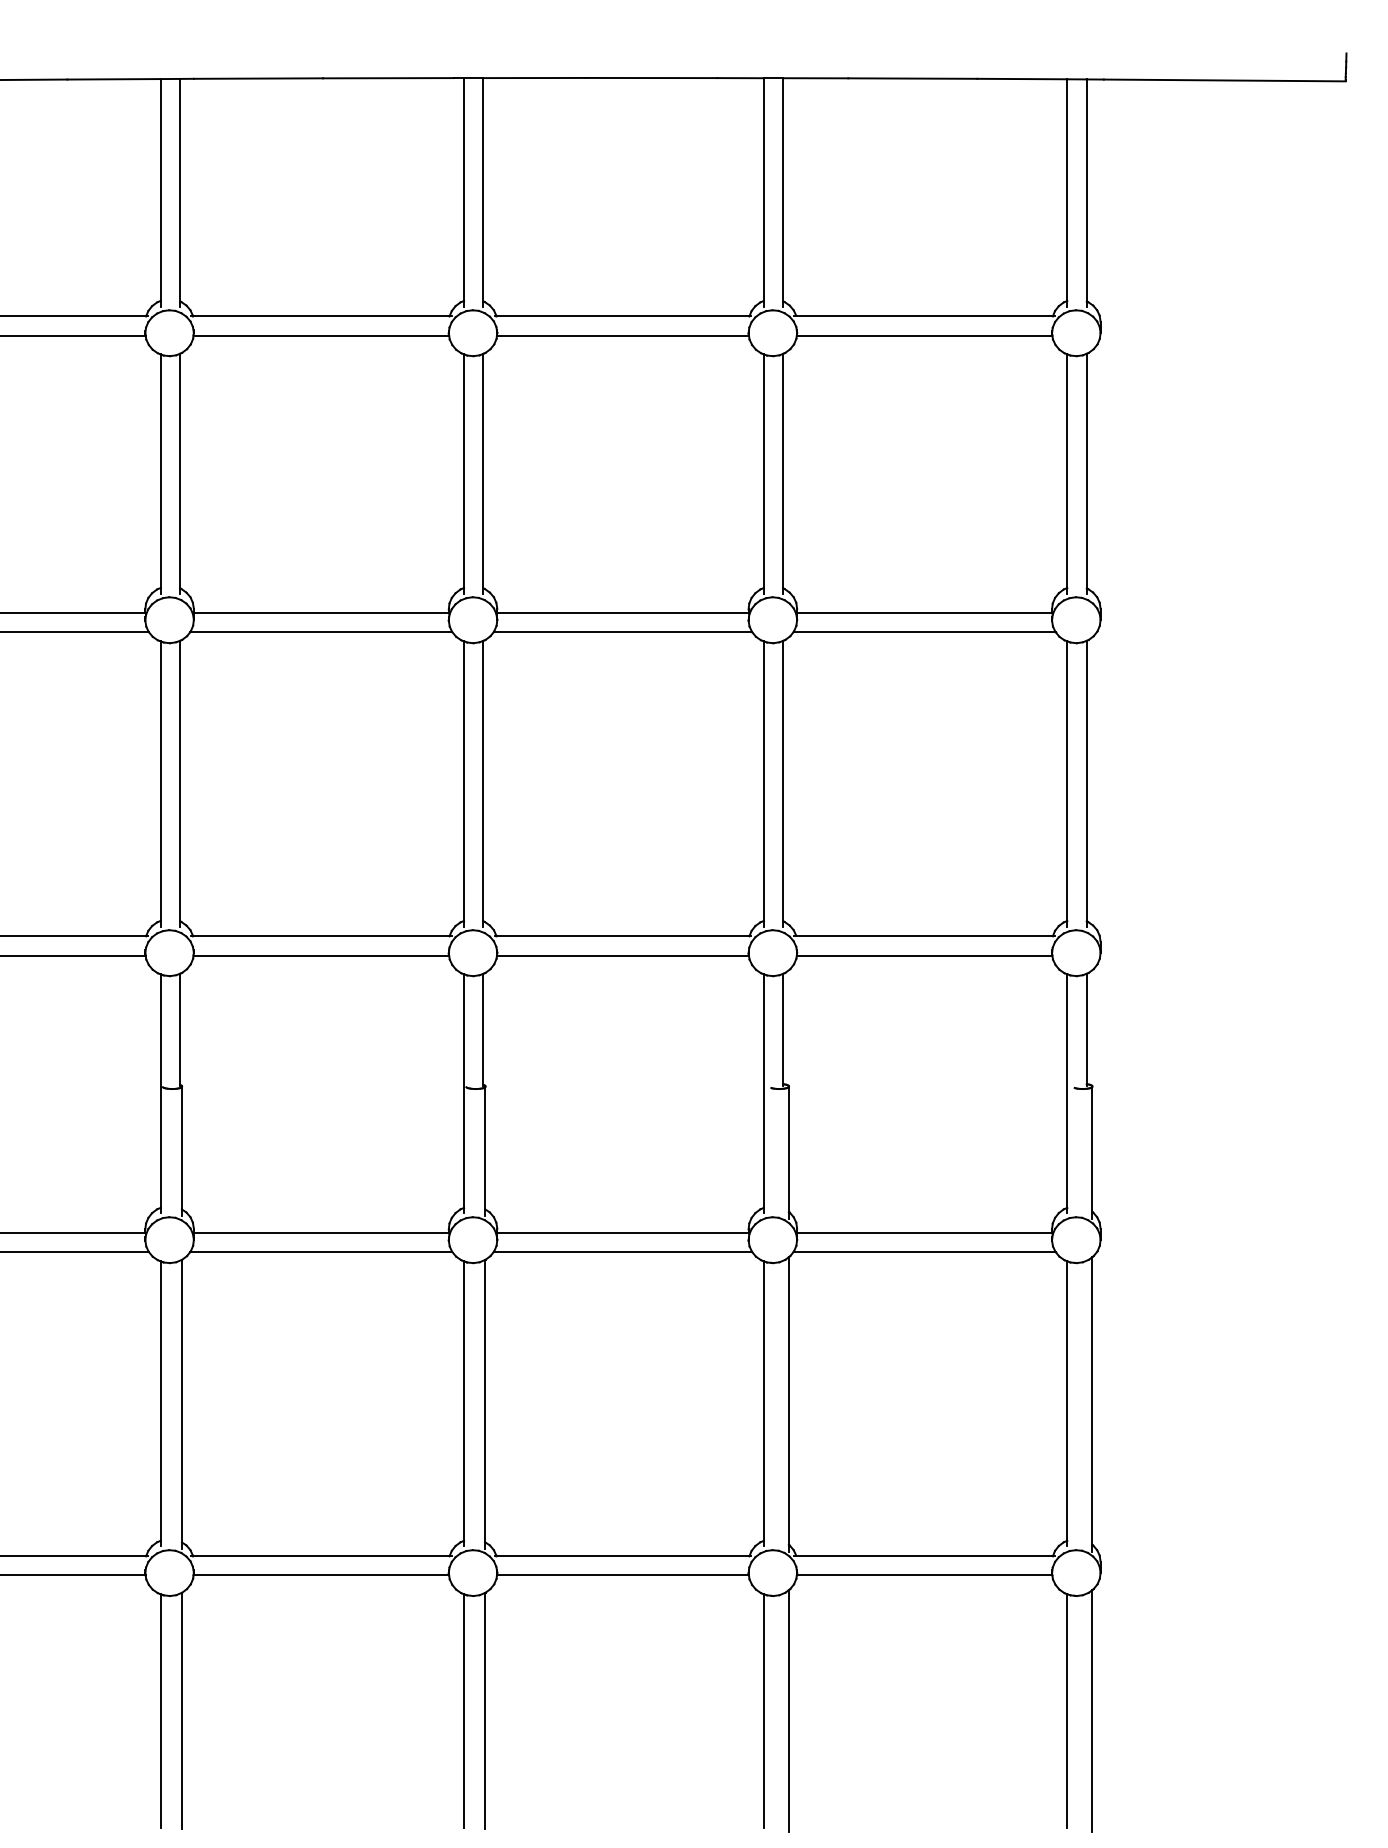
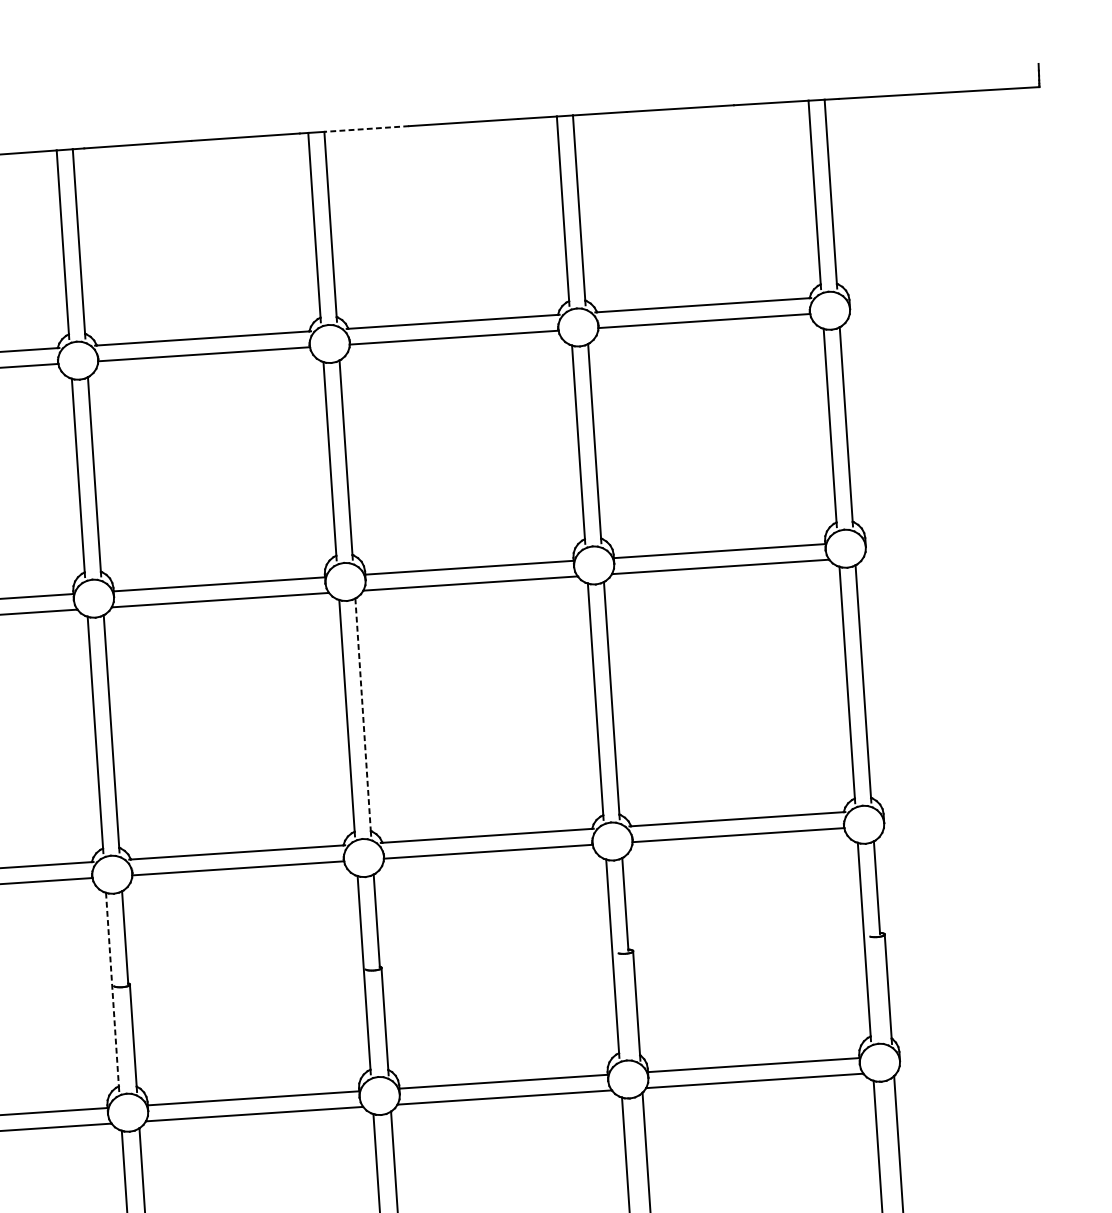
line: (534, 78) -> (366, 129), solid -> dashed
line: (483, 781) -> (363, 715), solid -> dashed
line: (160, 1091) -> (112, 989), solid -> dashed

